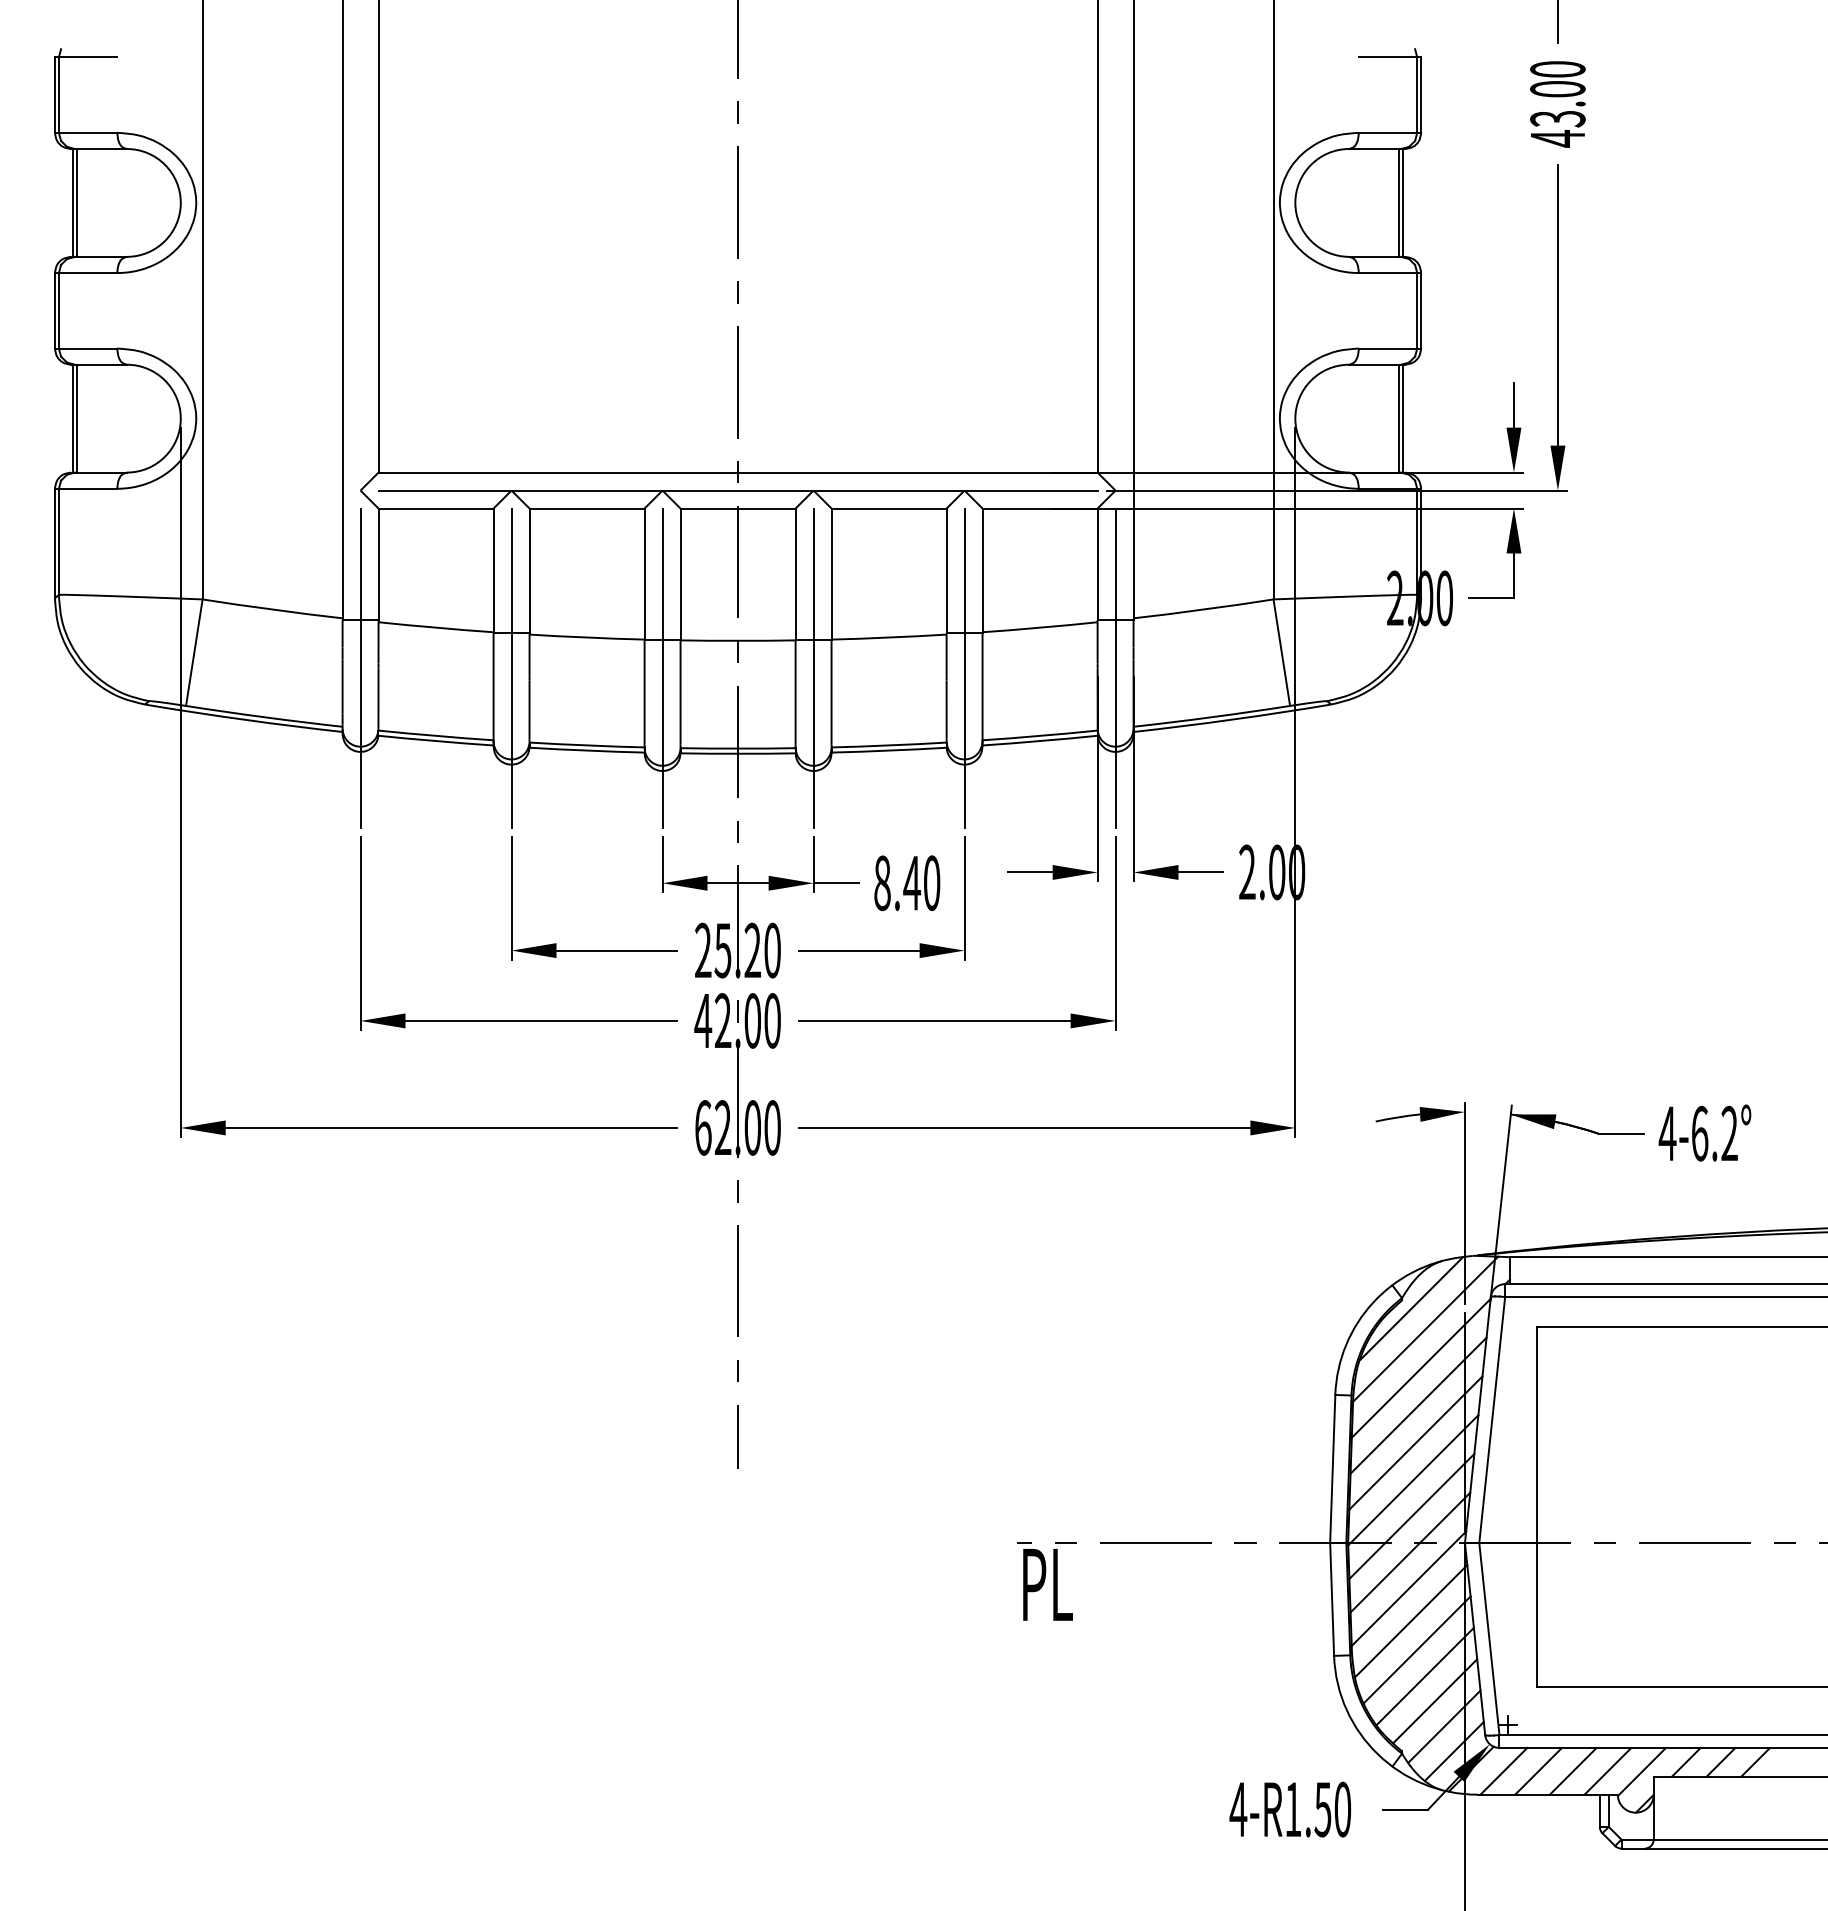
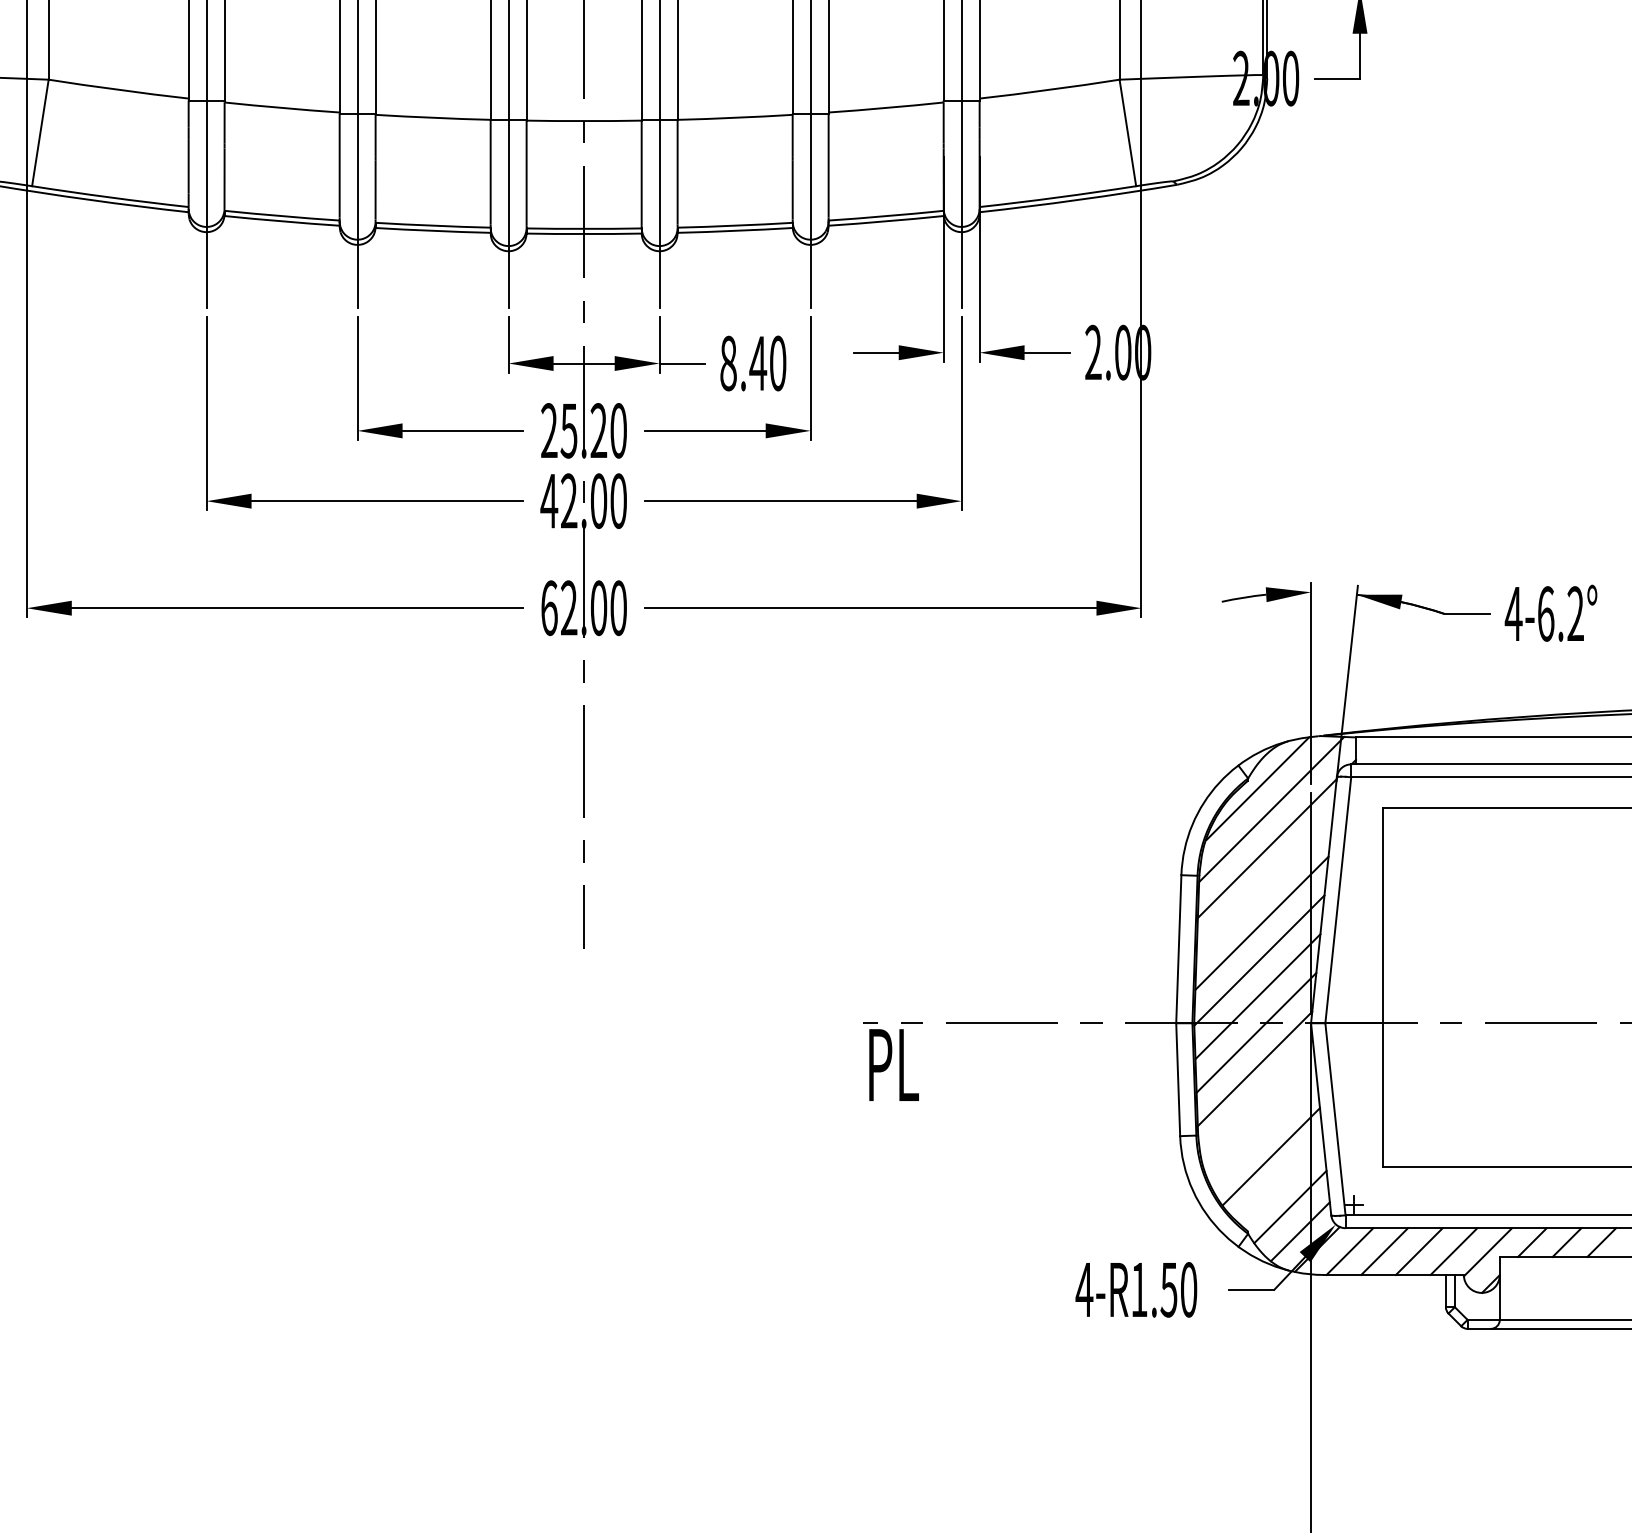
line: (1418, 1405) -> (1264, 885), removed
line: (1411, 1621) -> (1257, 1101), removed
line: (1416, 1649) -> (1262, 1129), removed
line: (1435, 1701) -> (1281, 1181), removed

